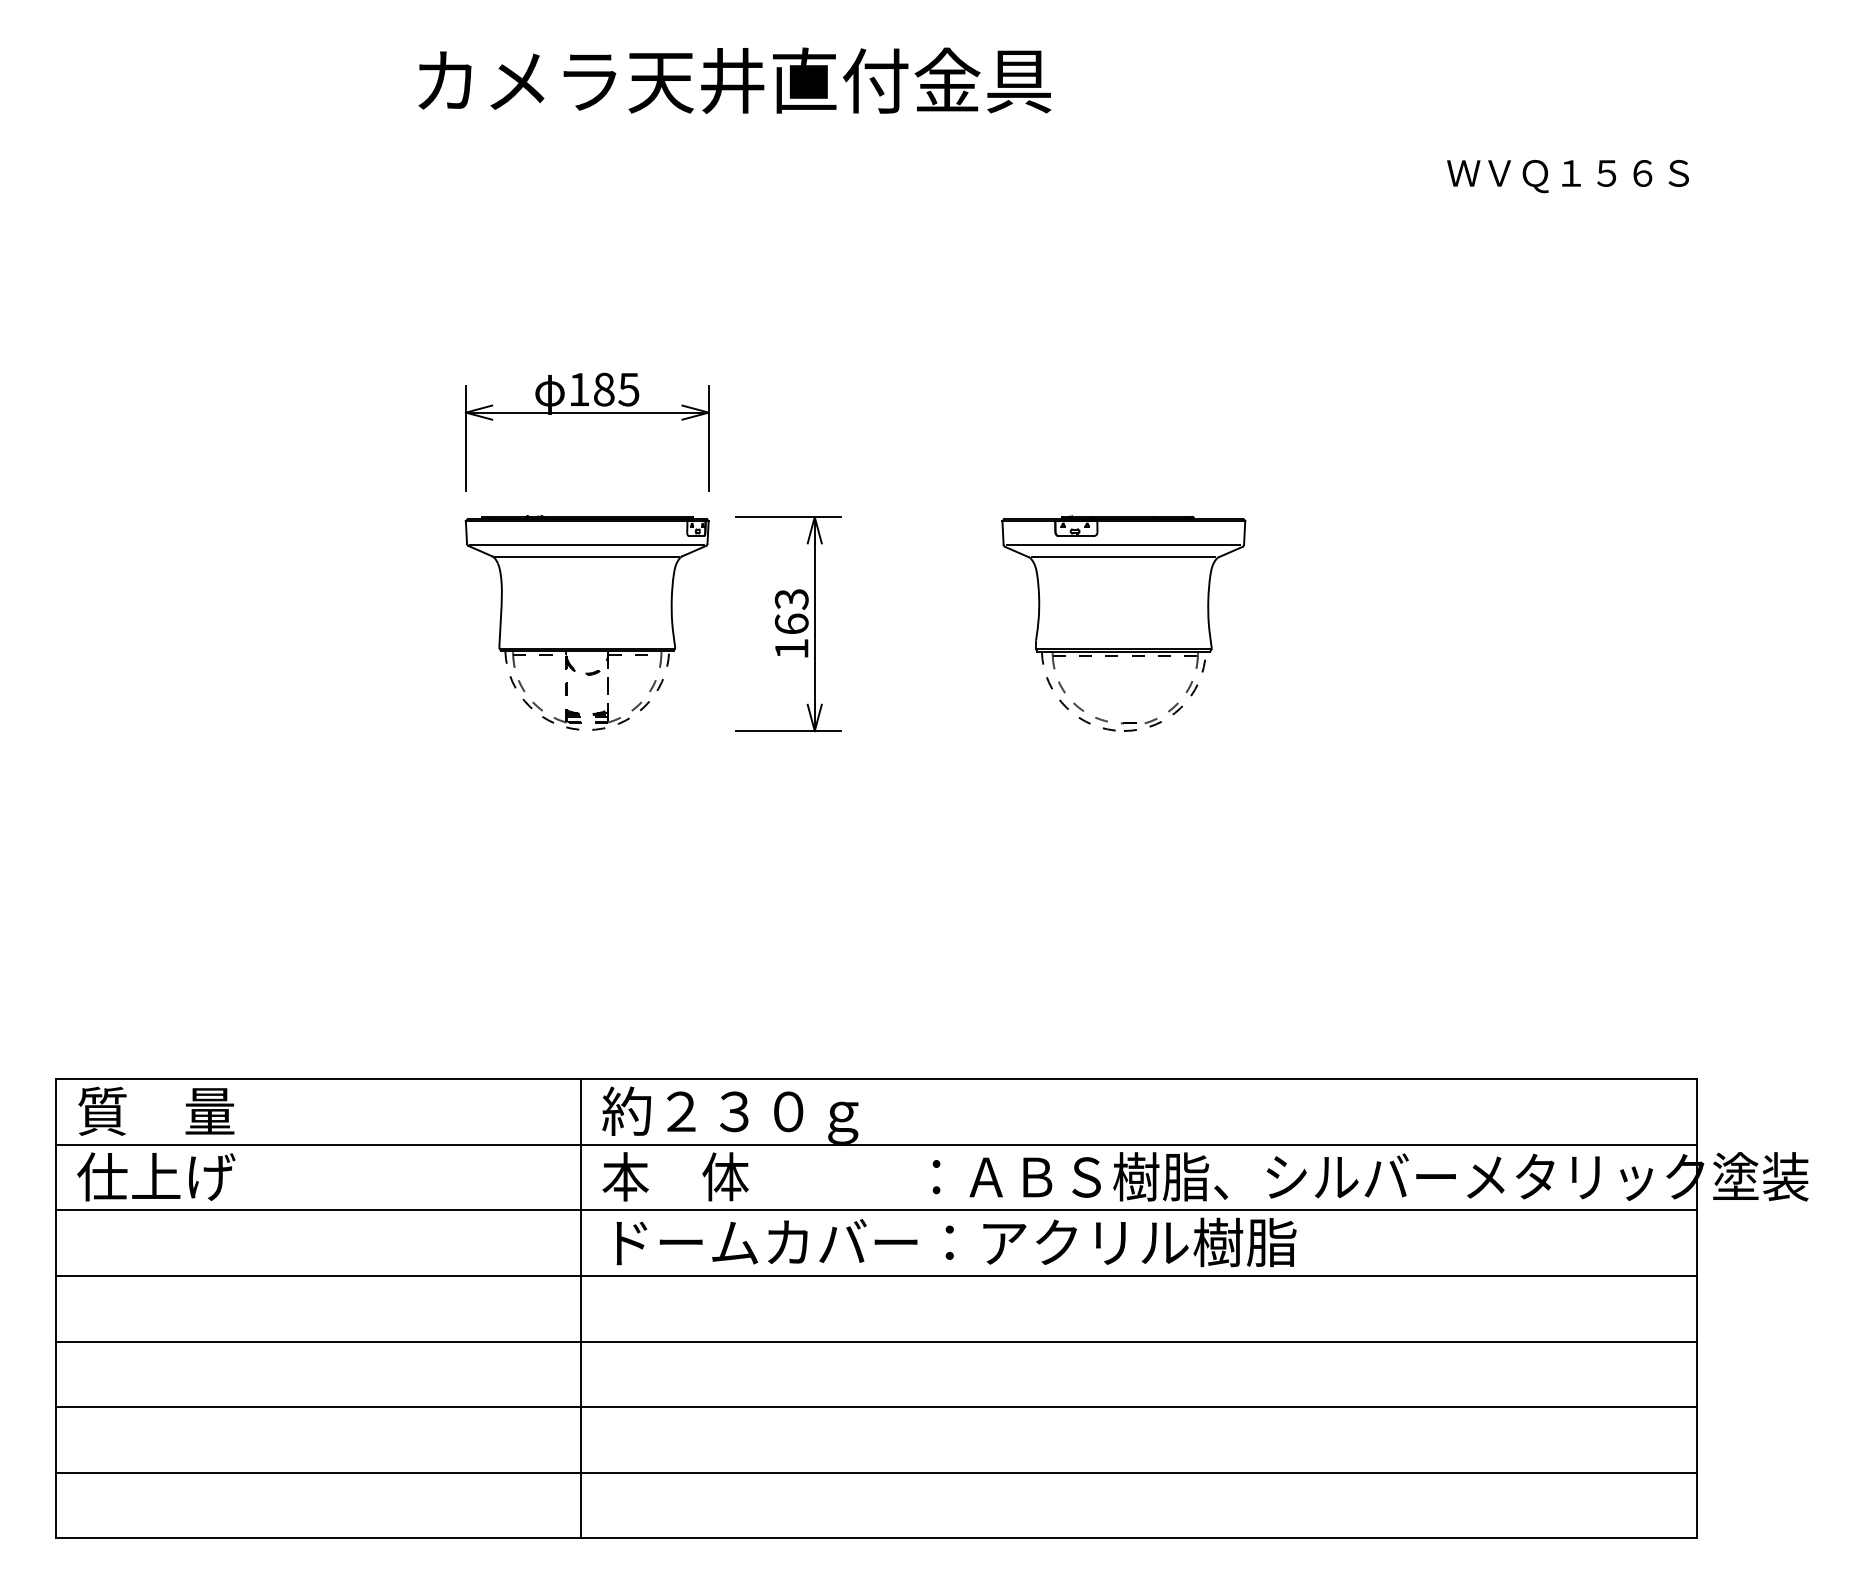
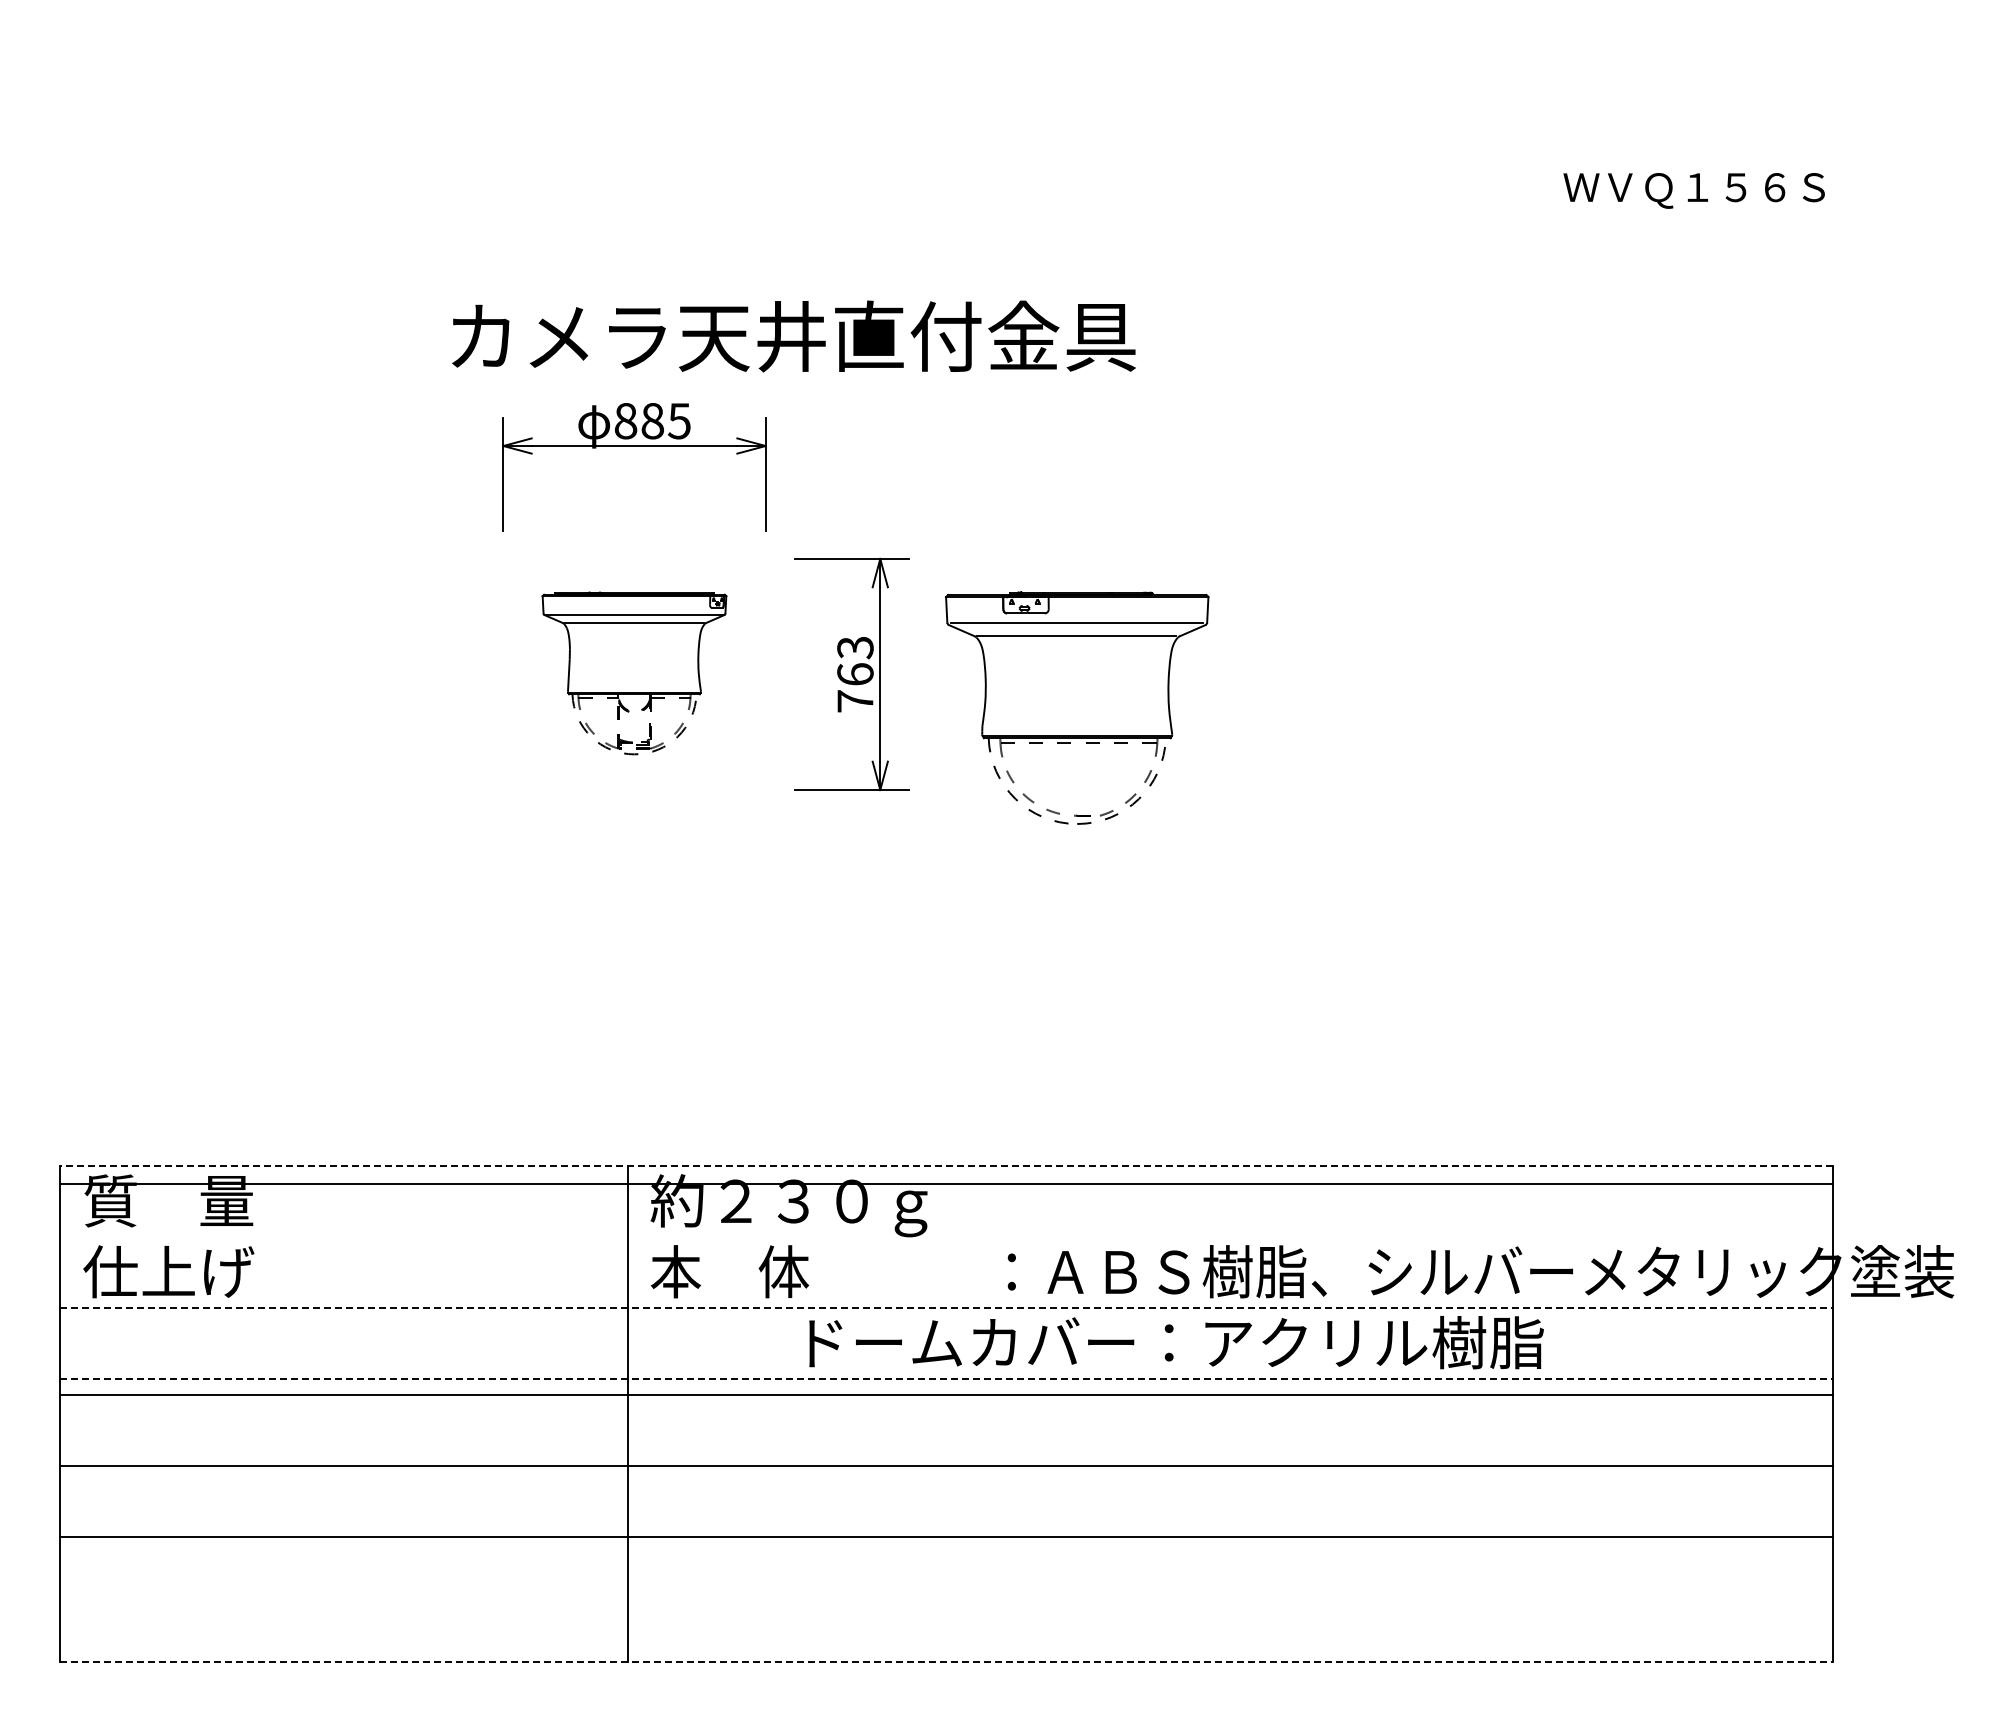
text: (734, 80) -> (793, 336), moved
text: (578, 389) -> (625, 421), 185 -> 885
part: (587, 623) -> (634, 673), size x0.7
part: (1124, 623) -> (1077, 707), moved
text: (791, 649) -> (855, 701), 163 -> 763
line: (876, 1079) -> (946, 1166), solid -> dashed
line: (876, 1145) -> (946, 1184), moved
line: (876, 1209) -> (947, 1307), solid -> dashed
text: (956, 1242) -> (1176, 1342), moved
line: (876, 1275) -> (947, 1378), solid -> dashed
line: (876, 1341) -> (946, 1394), moved
line: (876, 1407) -> (946, 1465), moved
line: (876, 1472) -> (946, 1536), moved
line: (876, 1538) -> (947, 1662), solid -> dashed

